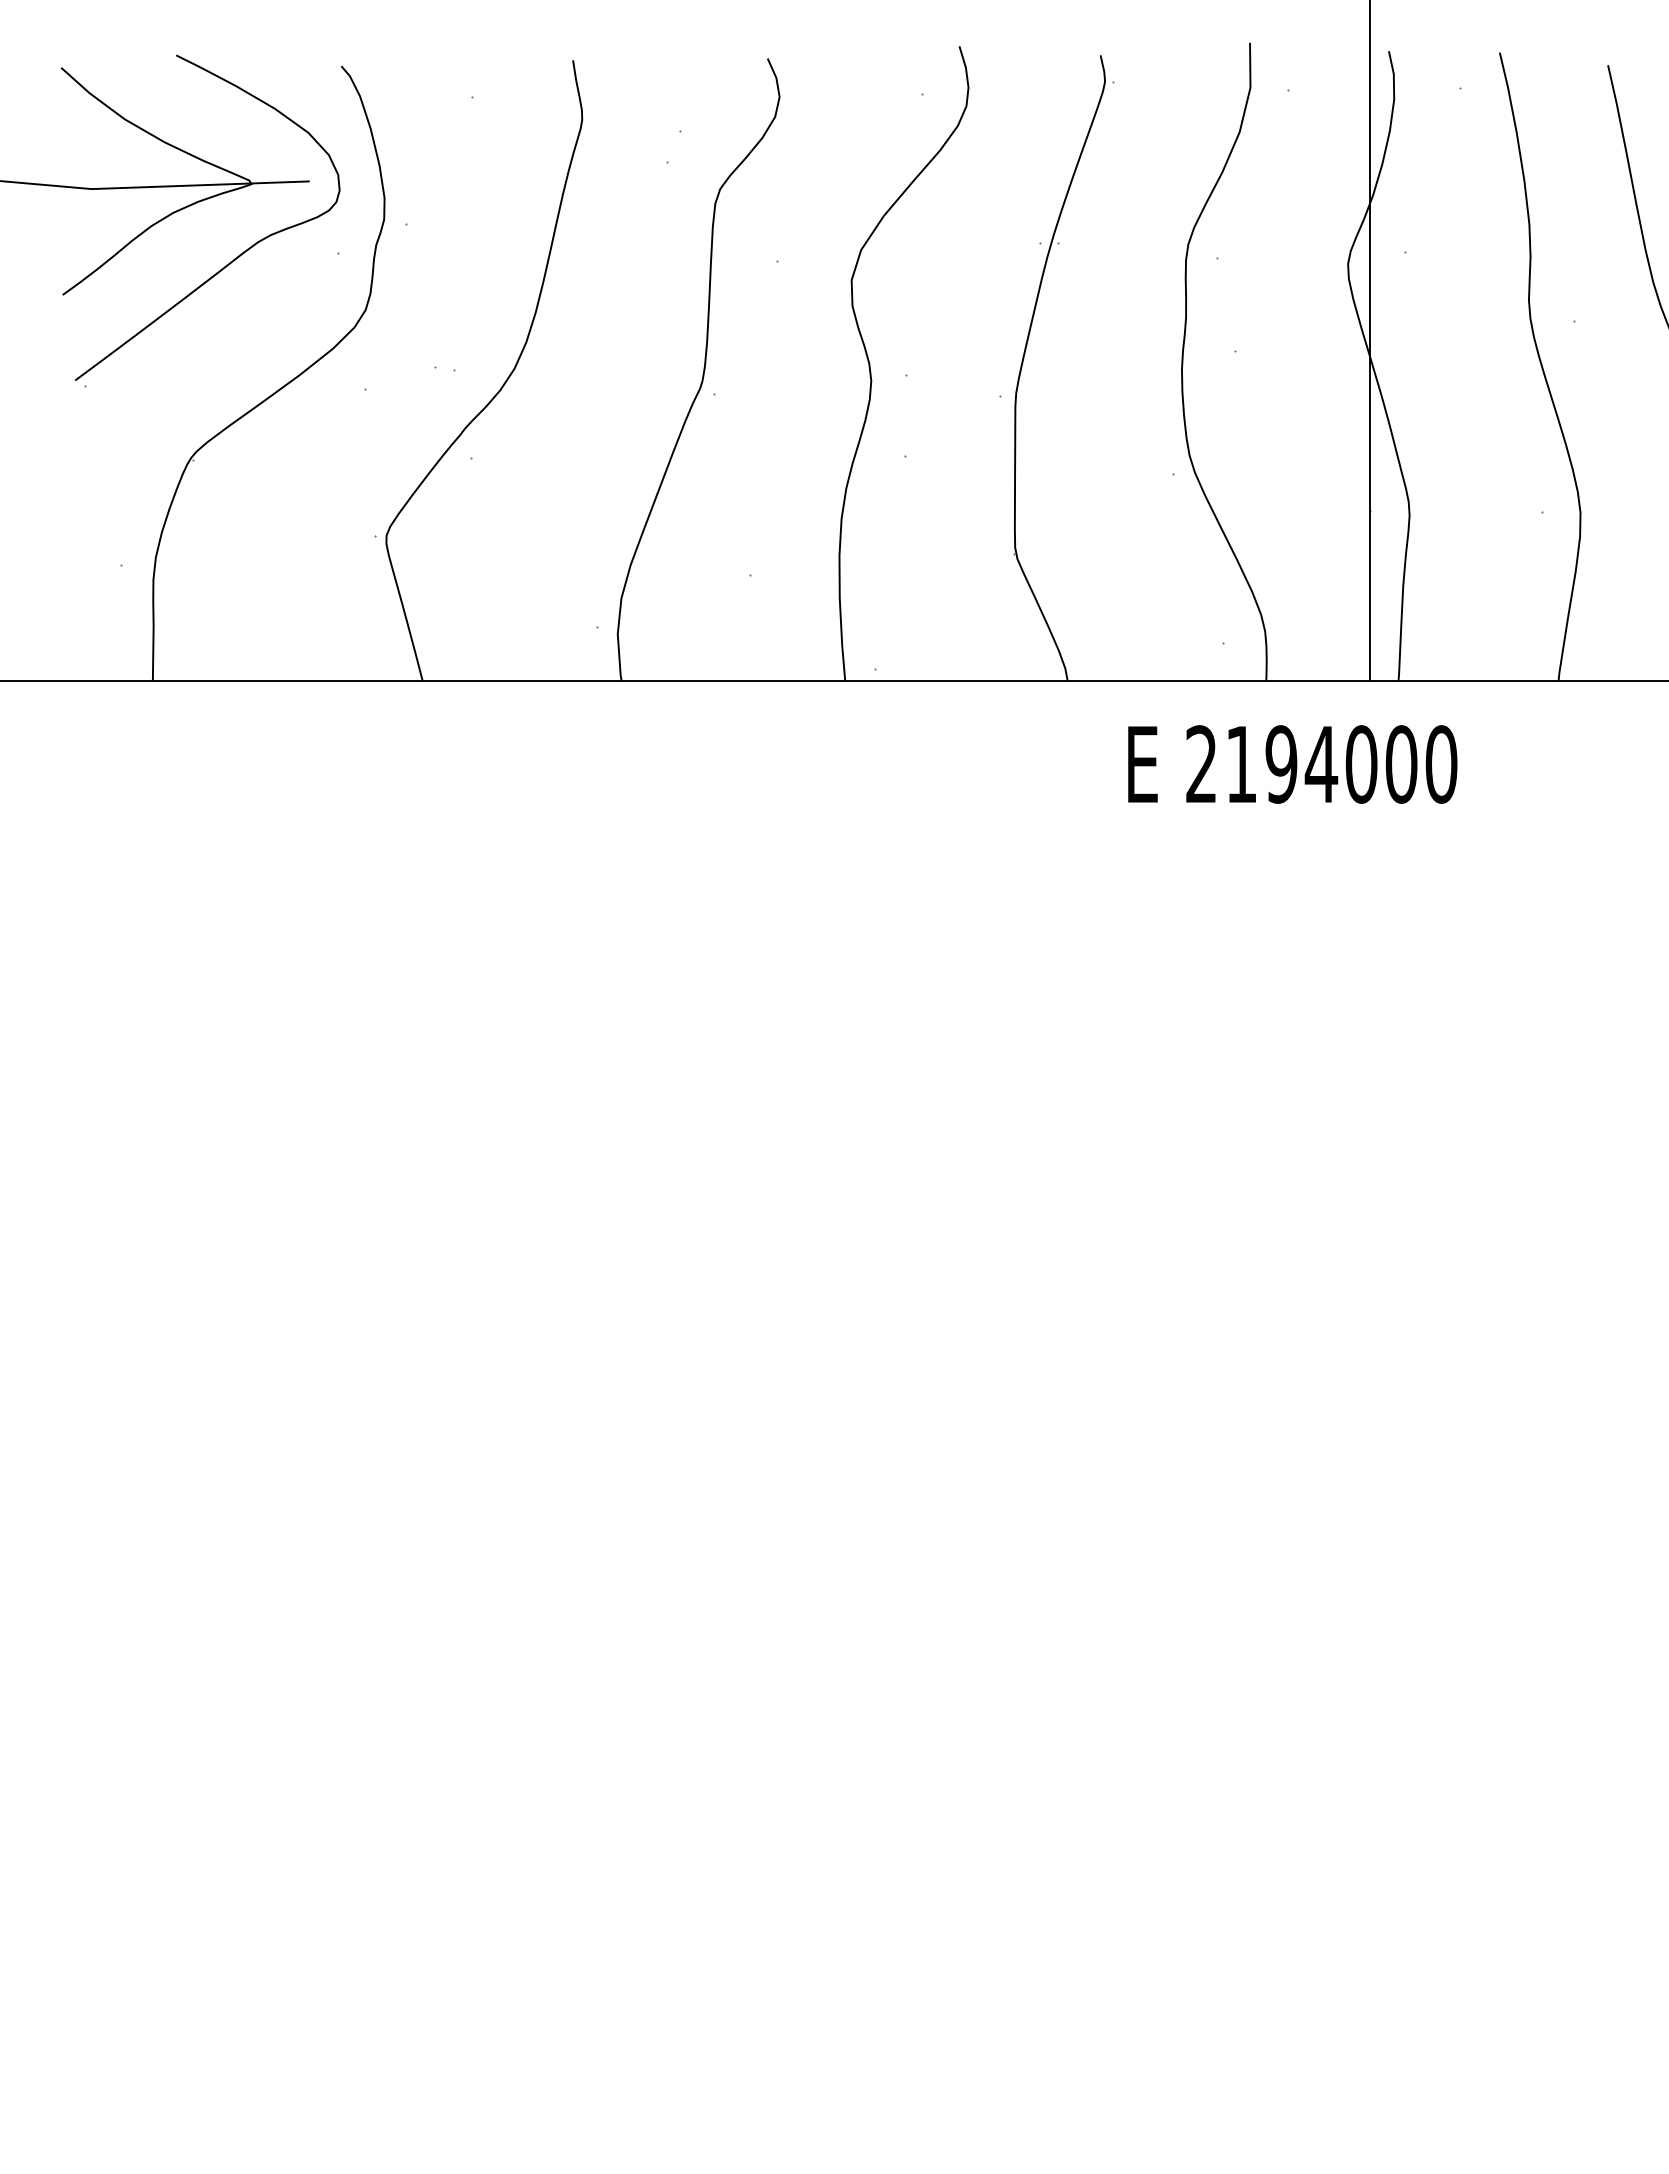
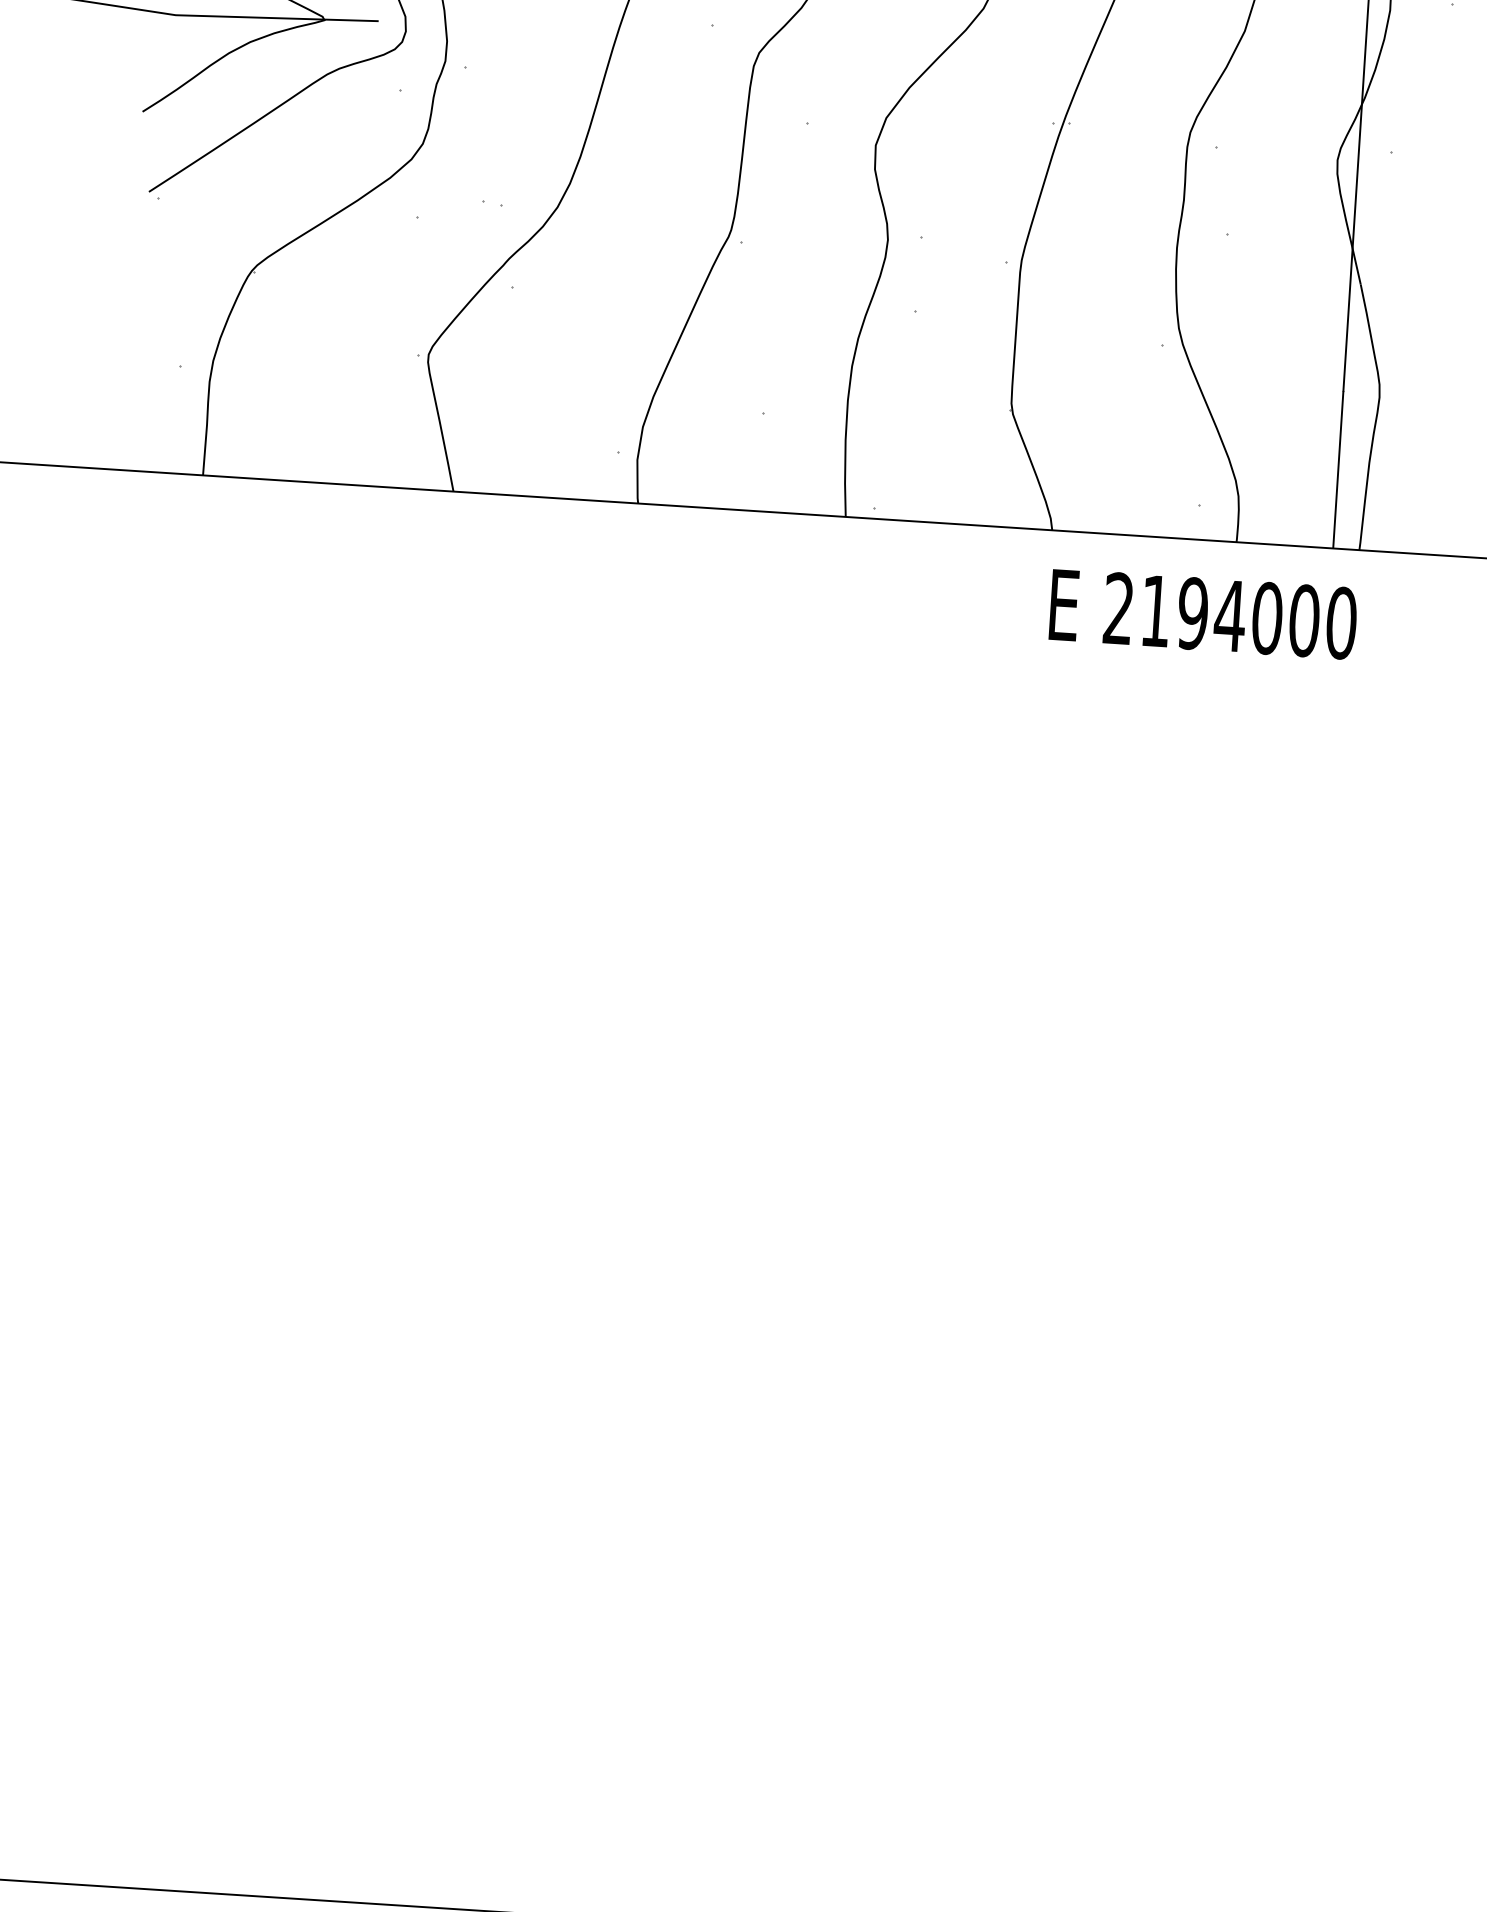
text: (1292, 764) -> (1203, 614), moved

